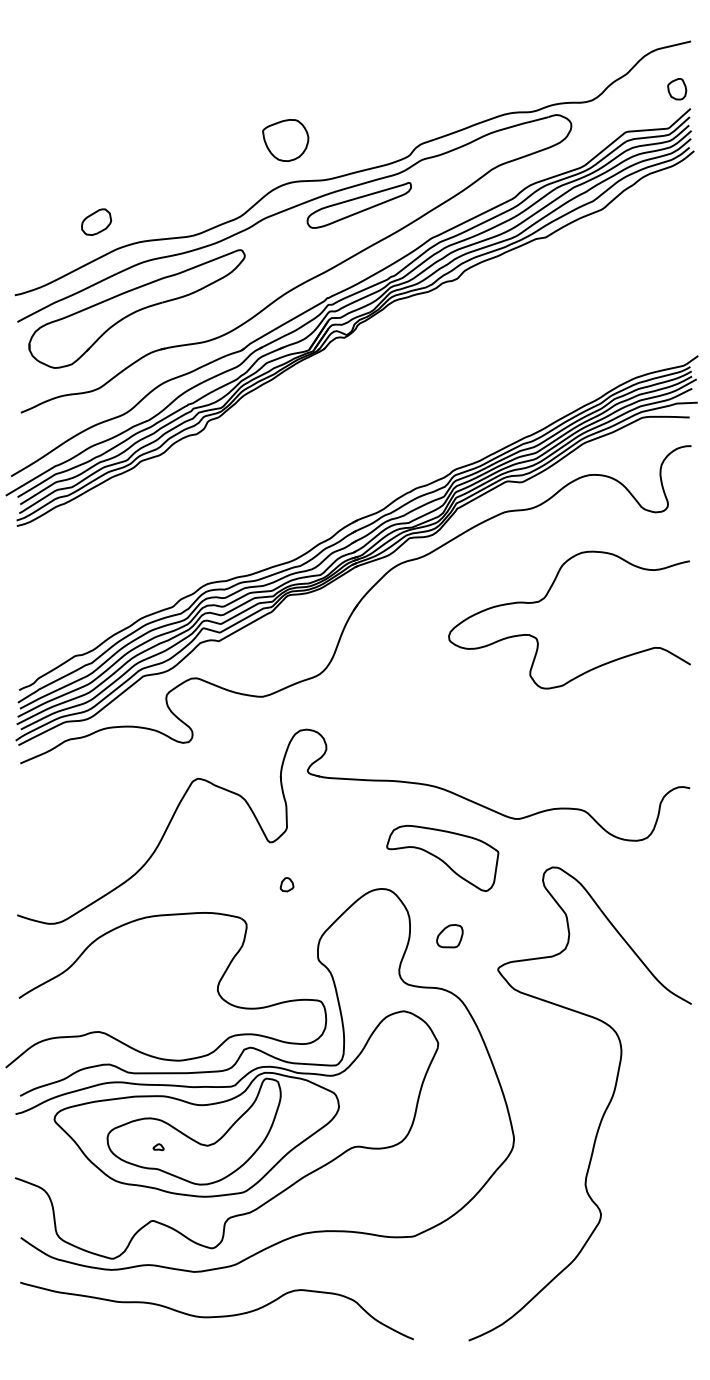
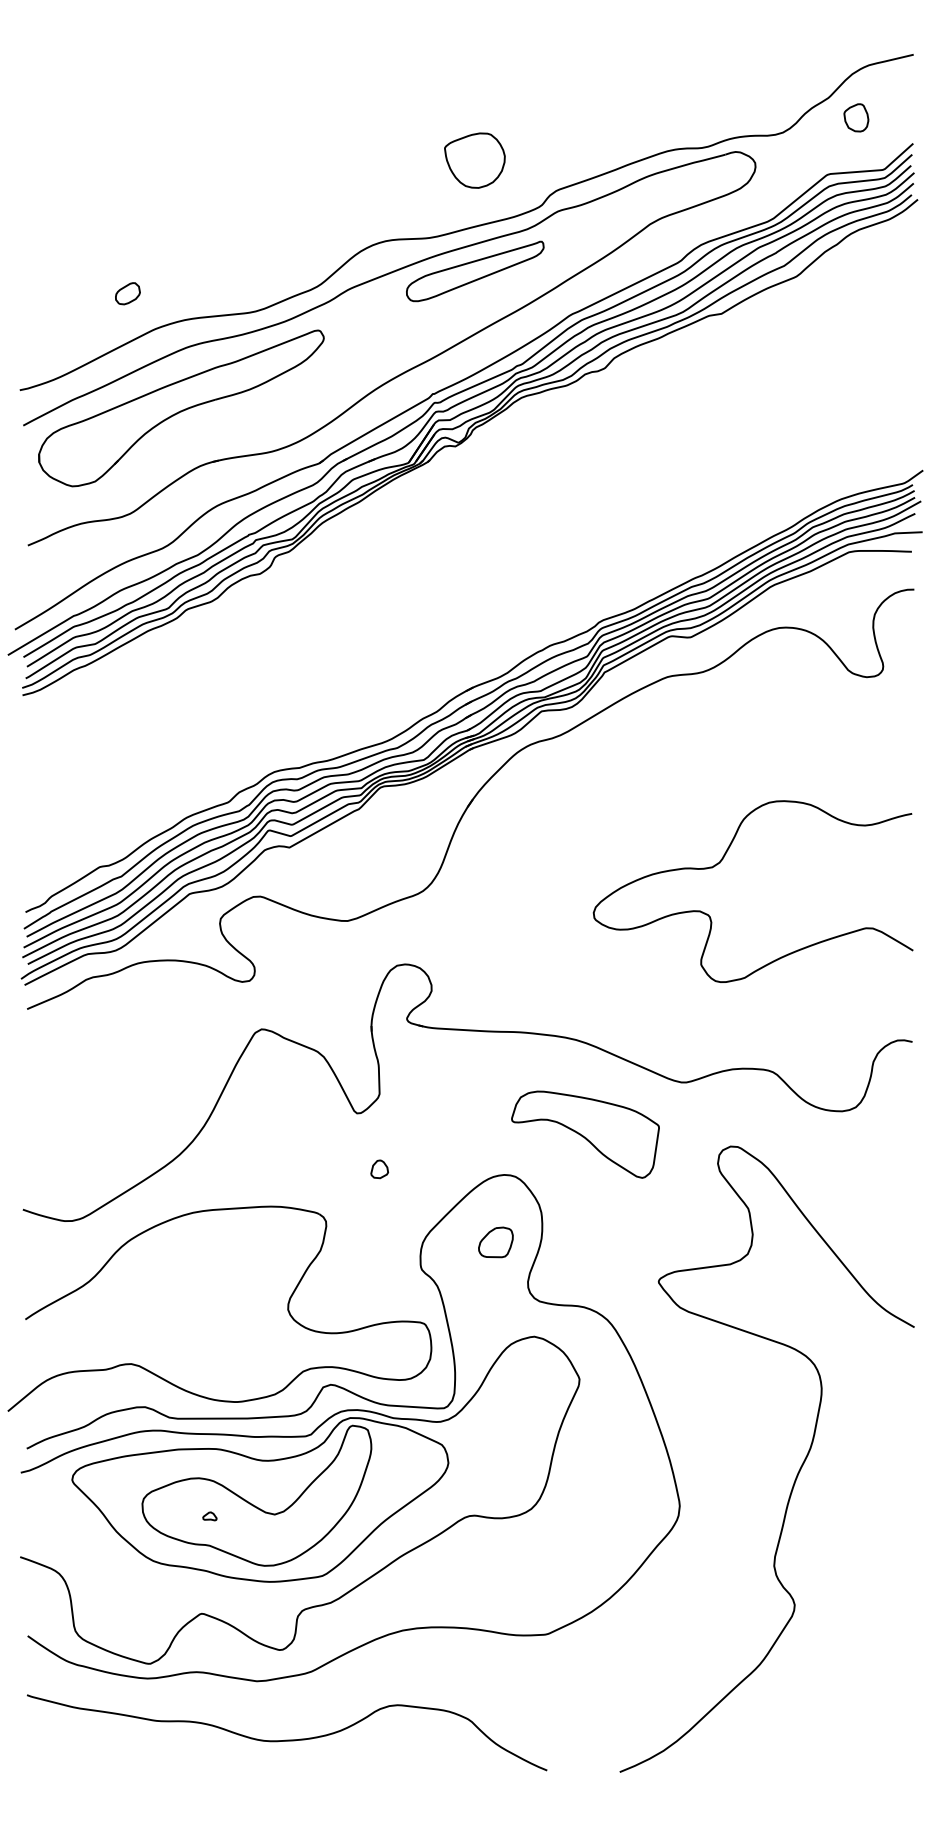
part: (677, 88) -> (856, 117), moved
part: (285, 140) -> (474, 160), moved
part: (96, 222) -> (127, 293), size x0.62
curve: (544, 598) -> (720, 863), moved
part: (449, 936) -> (495, 1242), moved

